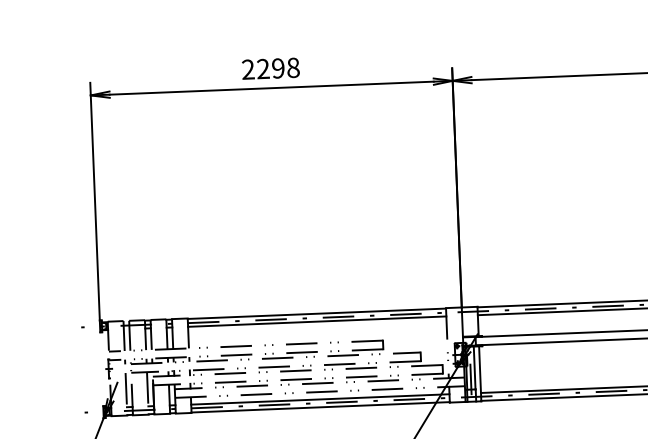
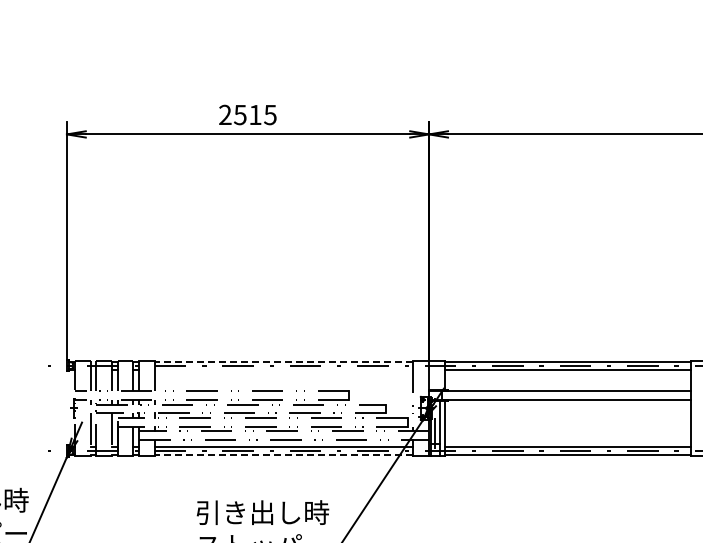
text: (278, 67) -> (255, 114), 2298 -> 2515
line: (316, 313) -> (283, 361), solid -> dashed
line: (316, 321) -> (283, 369), removed
line: (320, 407) -> (283, 455), solid -> dashed

